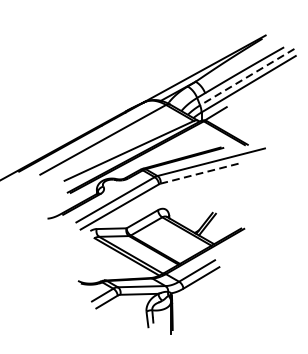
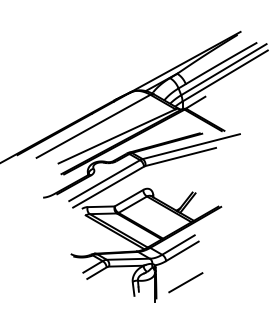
line: (246, 77) -> (223, 69), dashed -> solid
line: (199, 174) -> (180, 157), dashed -> solid
line: (204, 312) -> (185, 282), added

